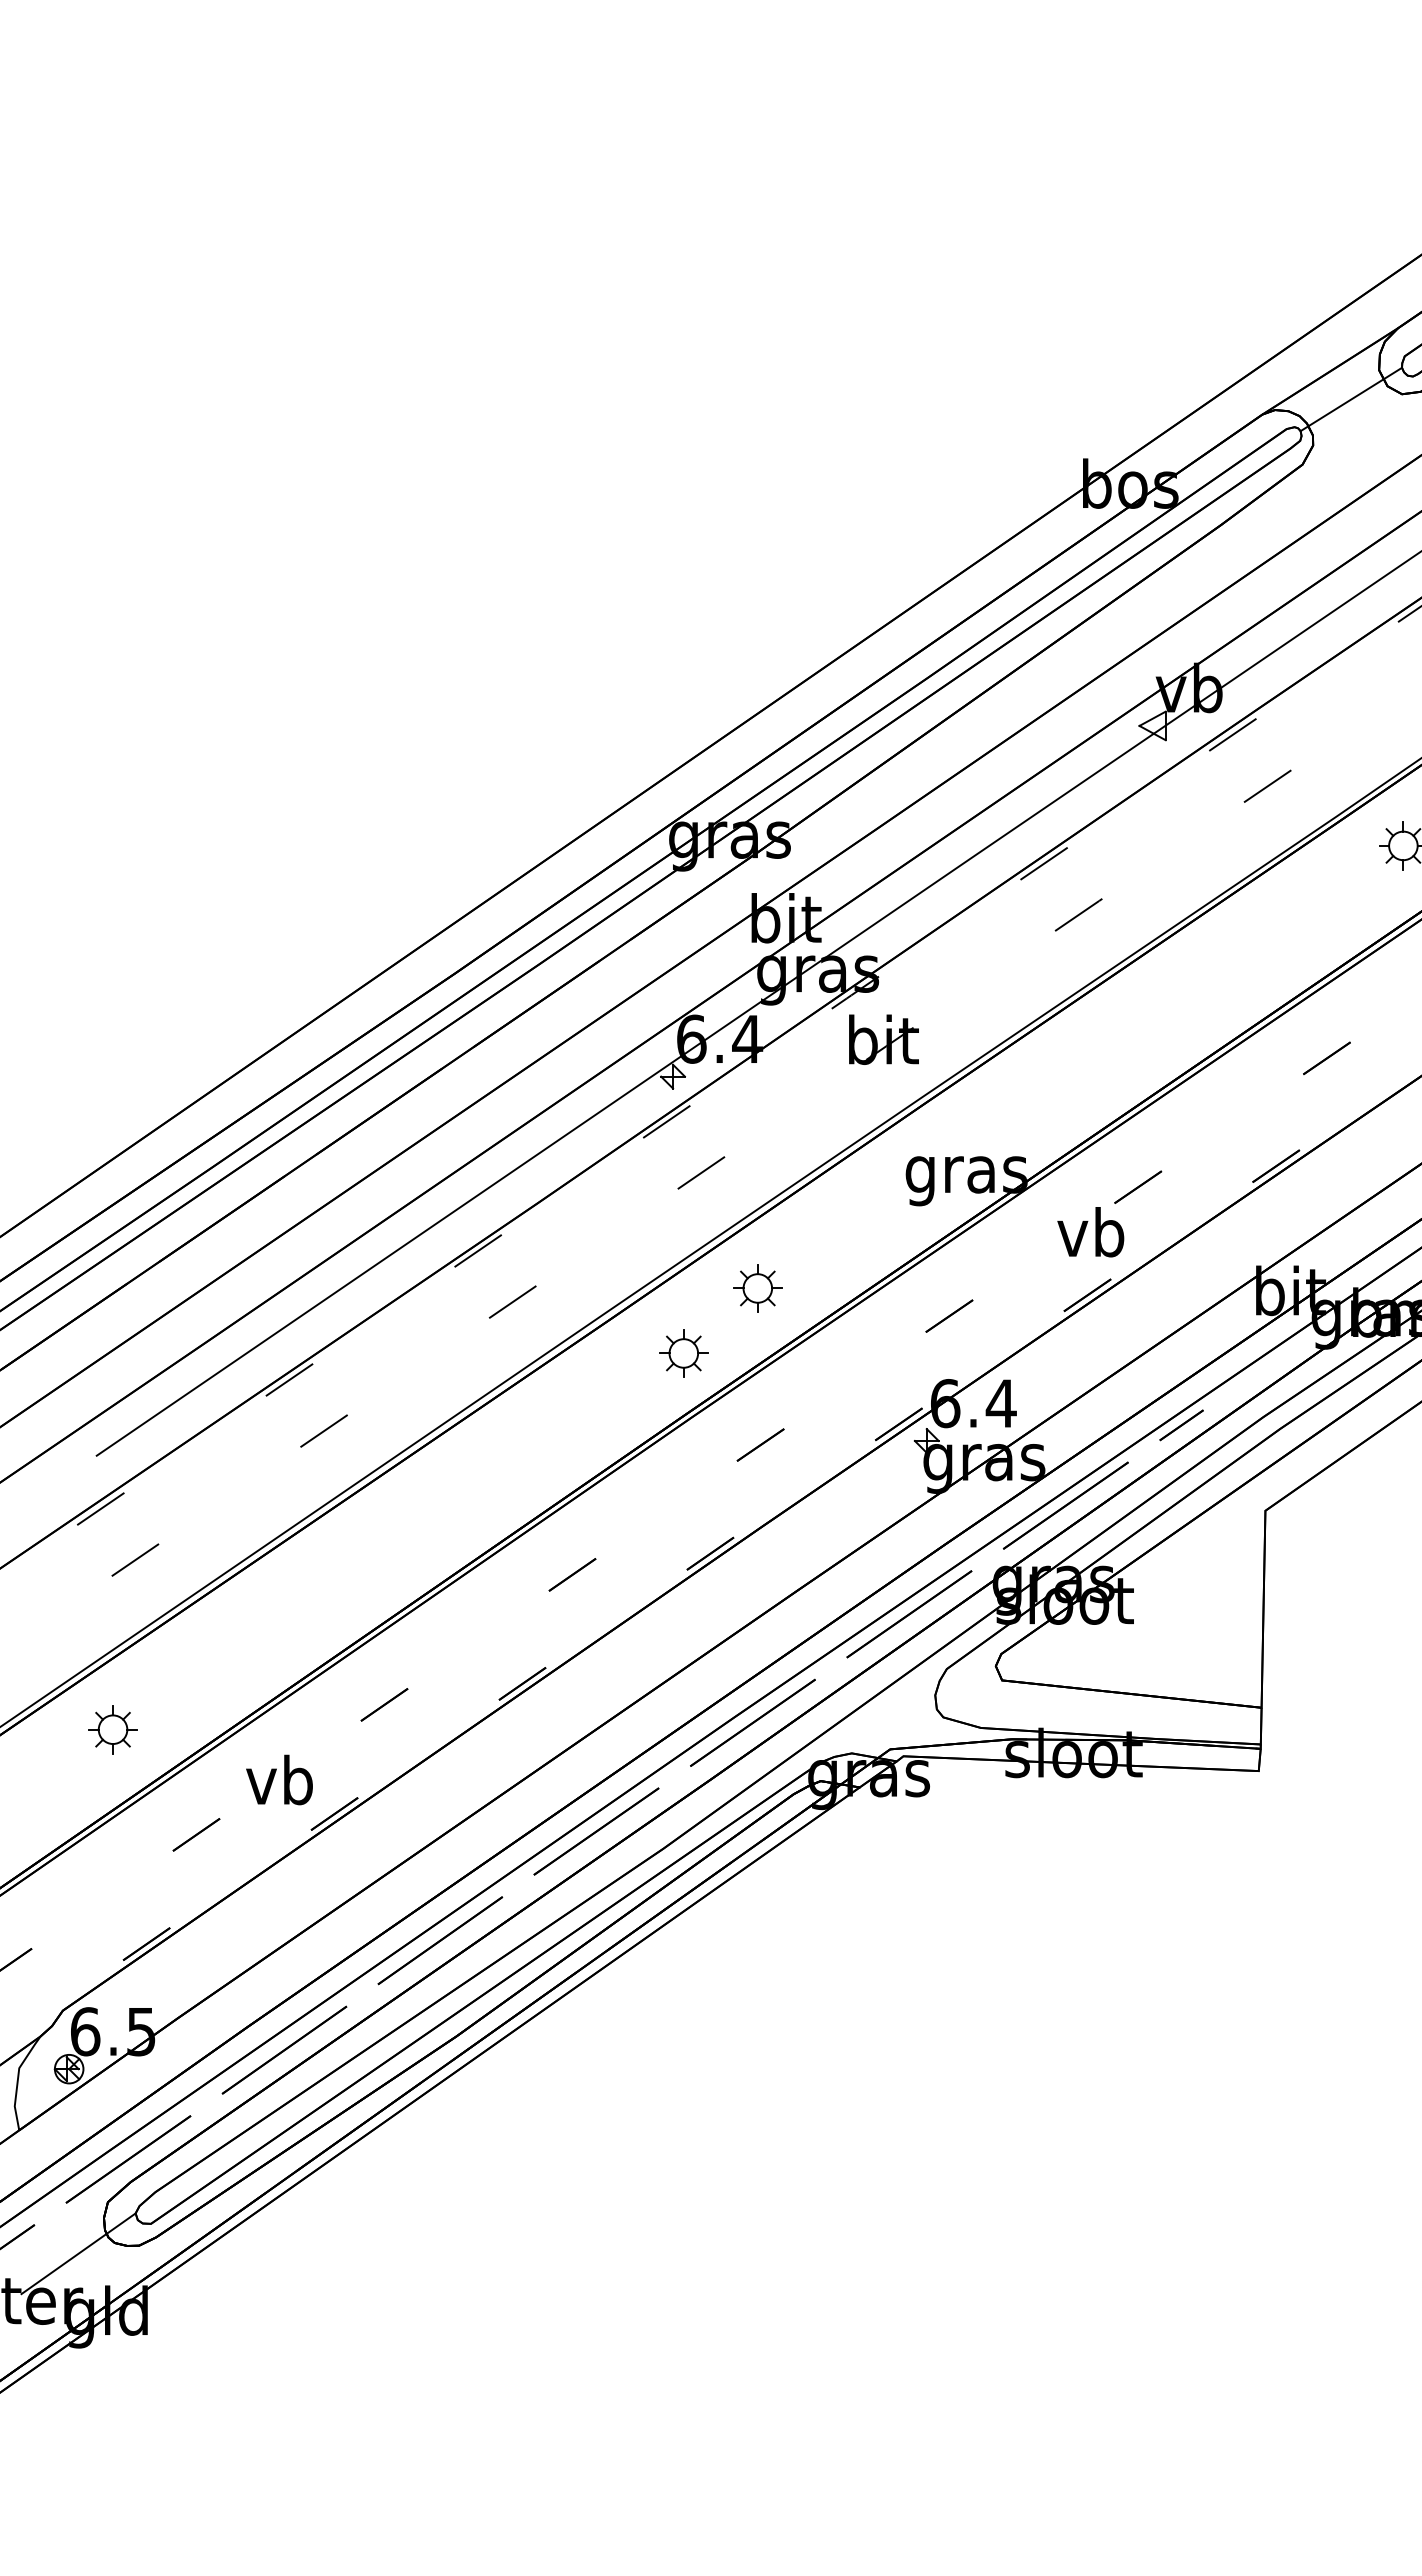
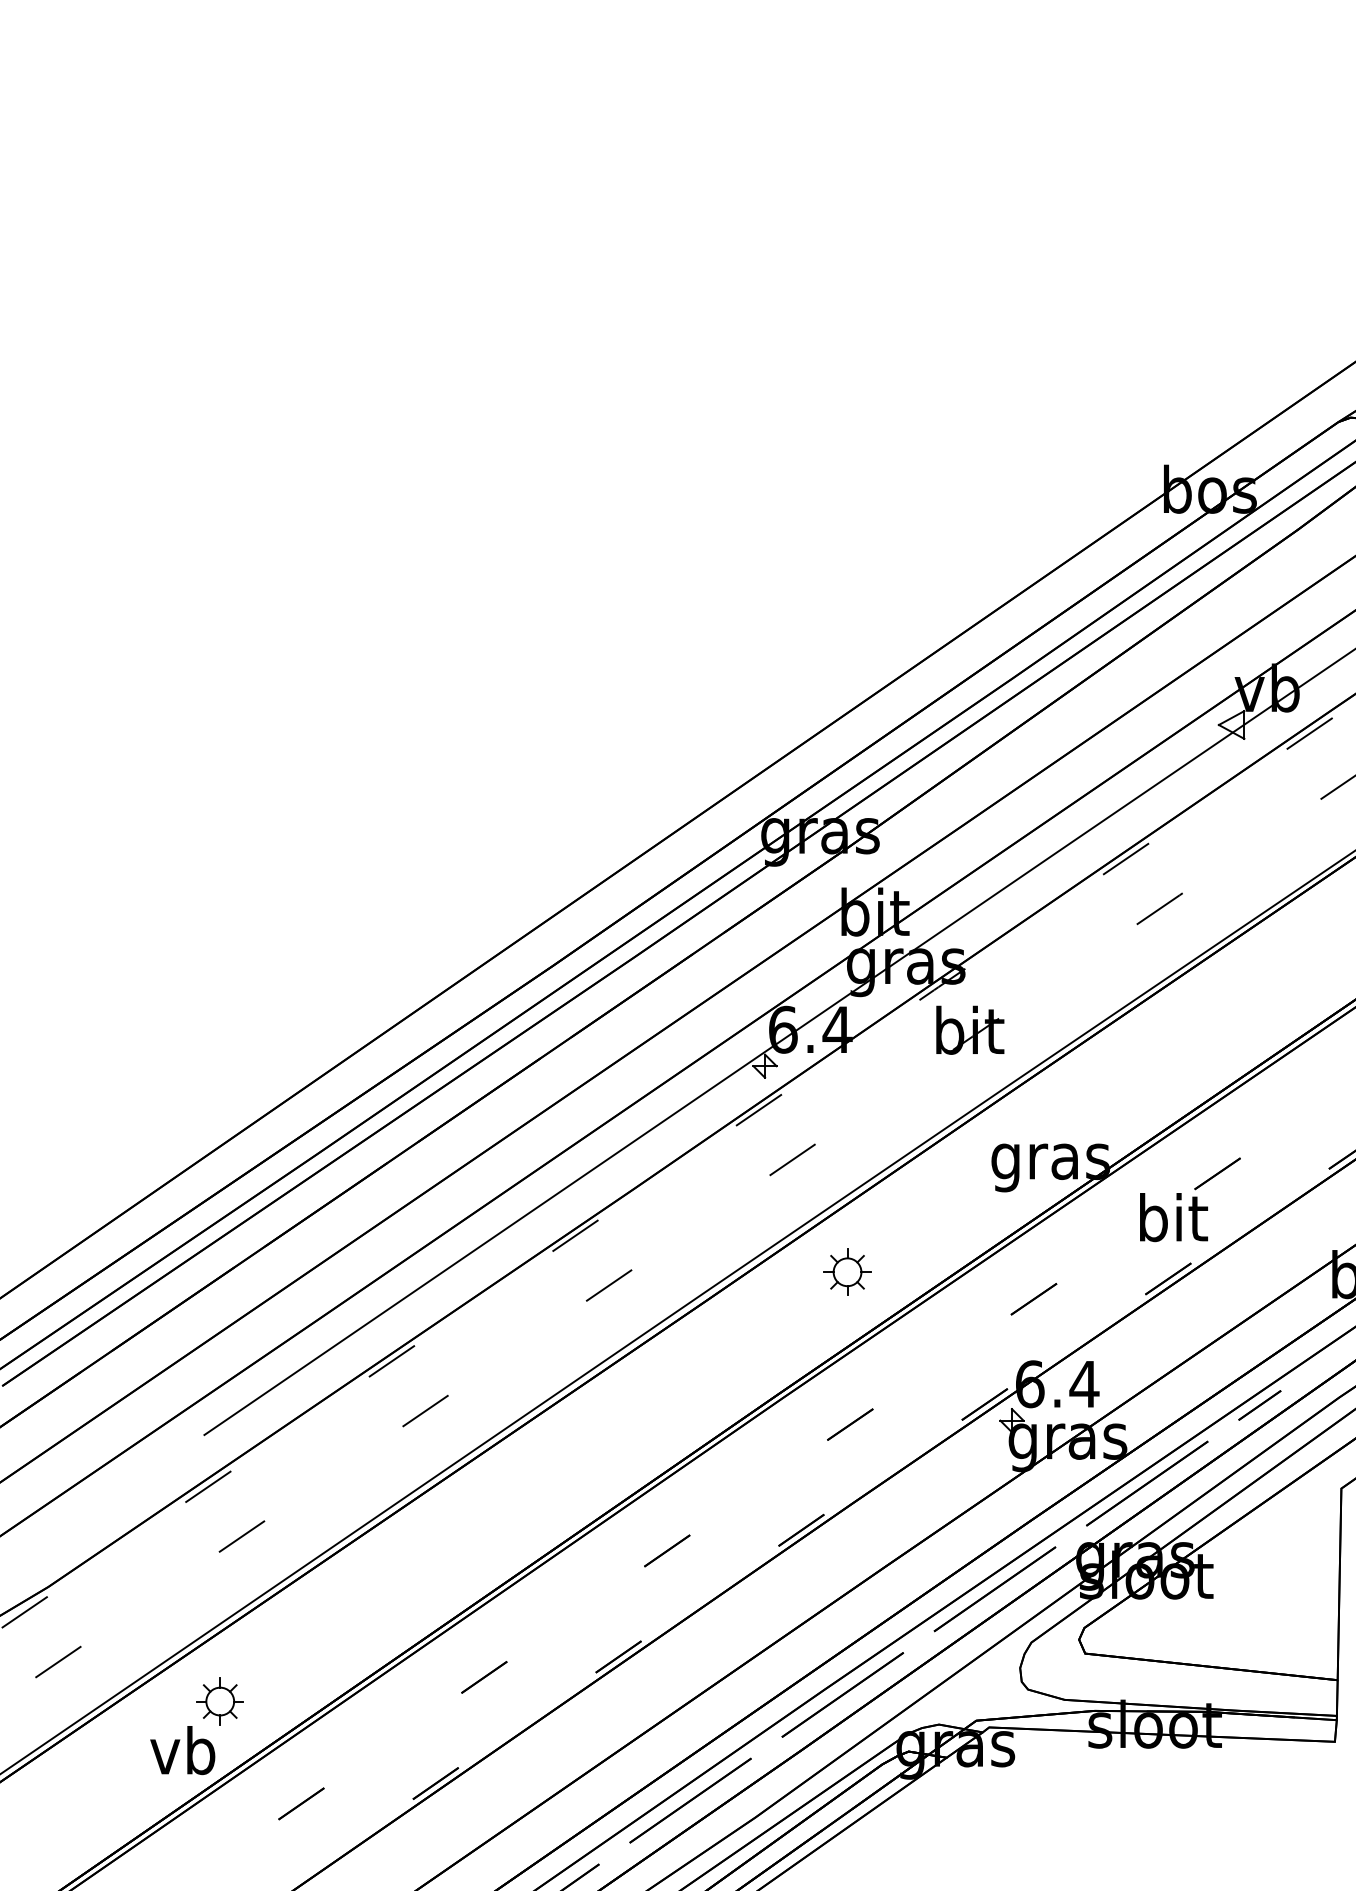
text: (1092, 1232) -> (1173, 1217), vb -> bit
part: (683, 1353) -> (775, 1335), removed
text: (279, 1779) -> (182, 1750), moved

